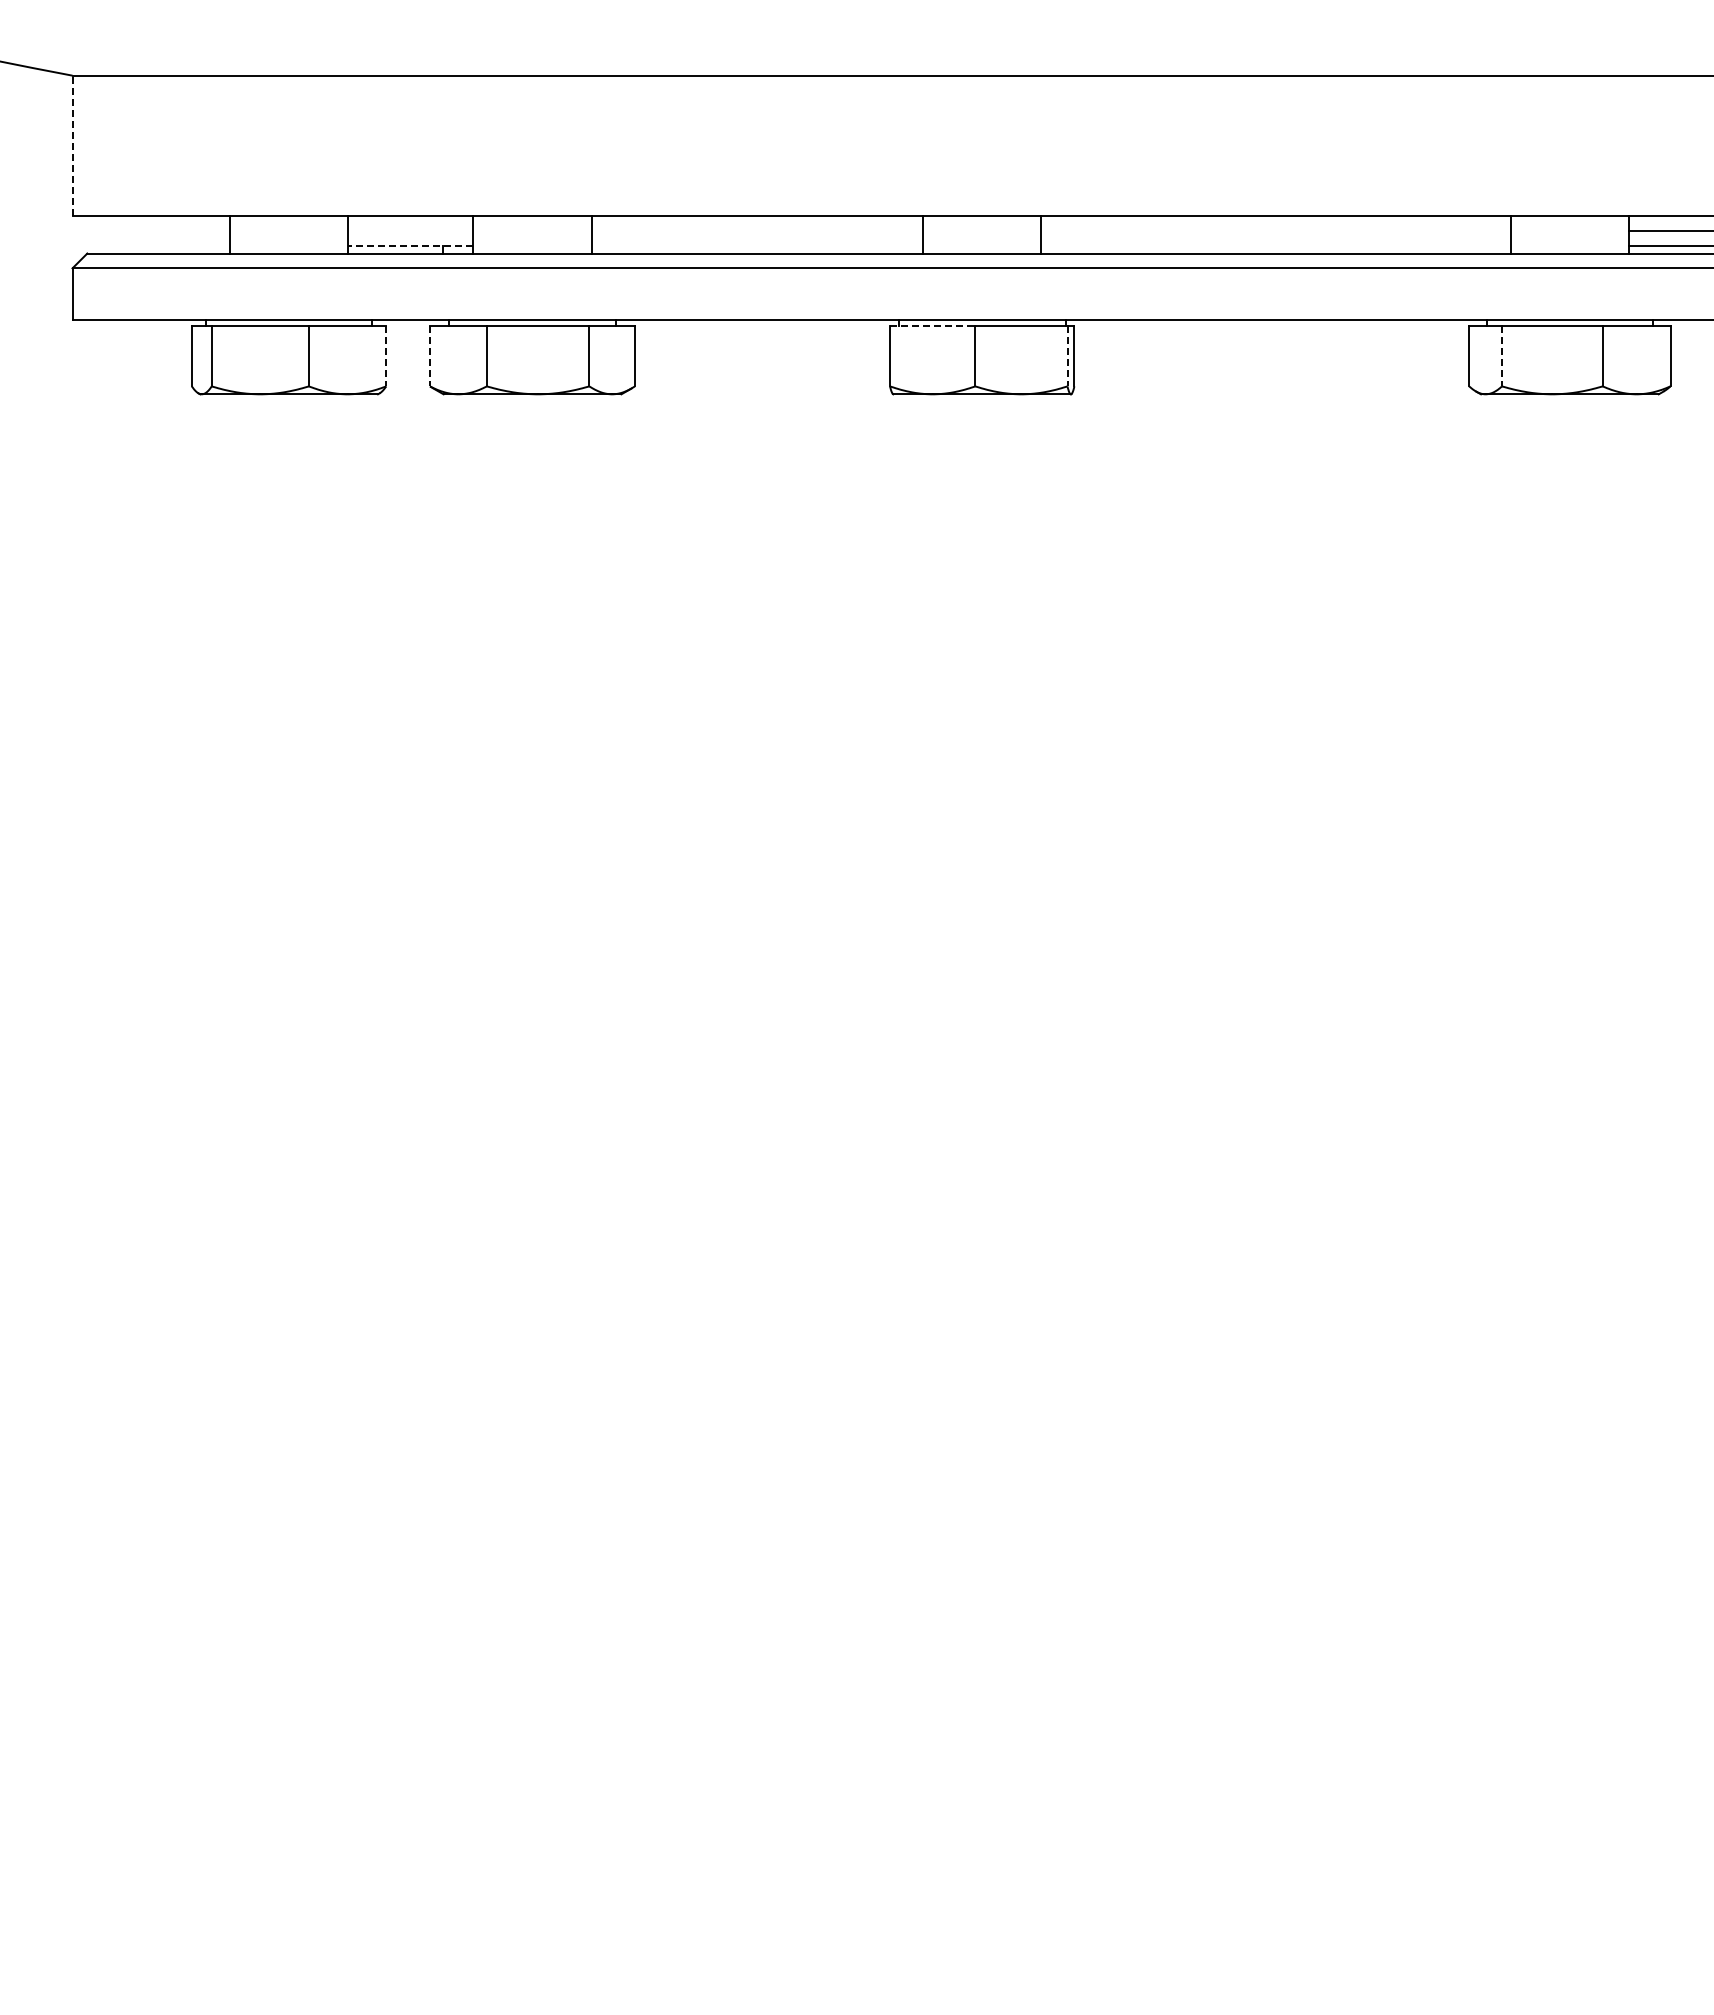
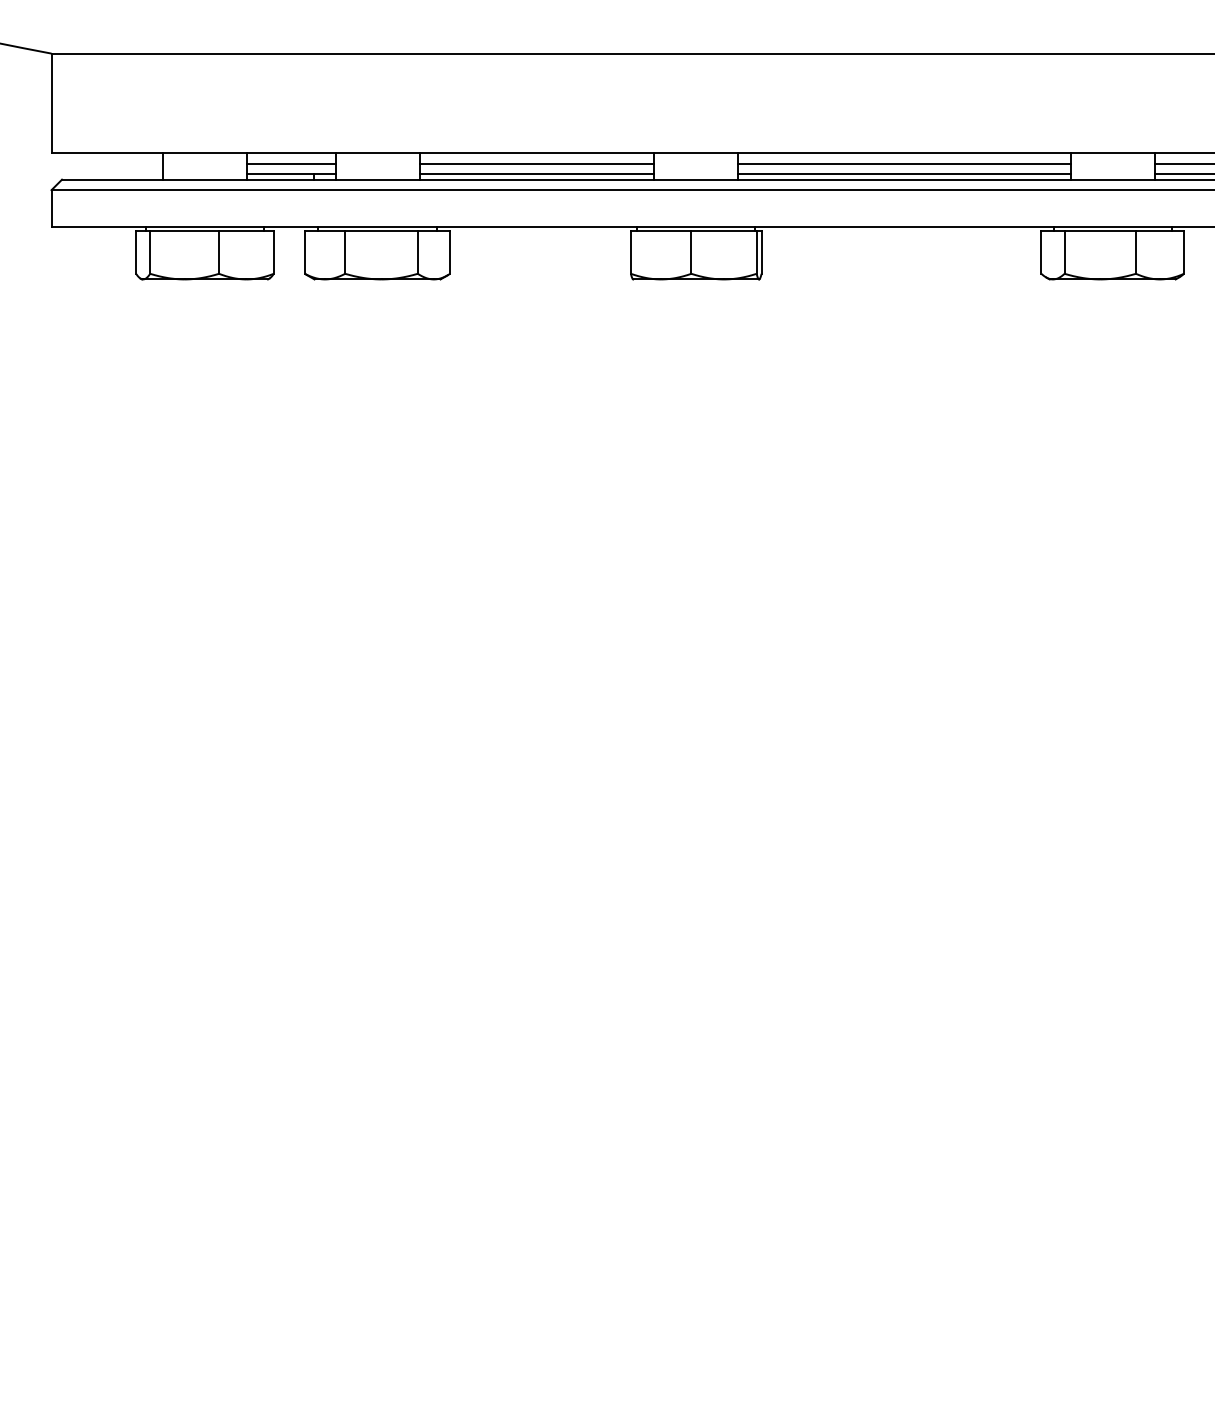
line: (72, 145) -> (51, 103), dashed -> solid
line: (410, 231) -> (291, 164), added
line: (756, 231) -> (536, 164), added
line: (1275, 231) -> (904, 164), added
line: (410, 246) -> (291, 174), dashed -> solid
line: (756, 246) -> (536, 174), added
line: (1275, 246) -> (904, 174), added
line: (932, 326) -> (661, 231), dashed -> solid
line: (386, 356) -> (274, 252), dashed -> solid
line: (430, 356) -> (305, 252), dashed -> solid
line: (1067, 356) -> (756, 252), dashed -> solid
line: (1502, 356) -> (1064, 252), dashed -> solid

